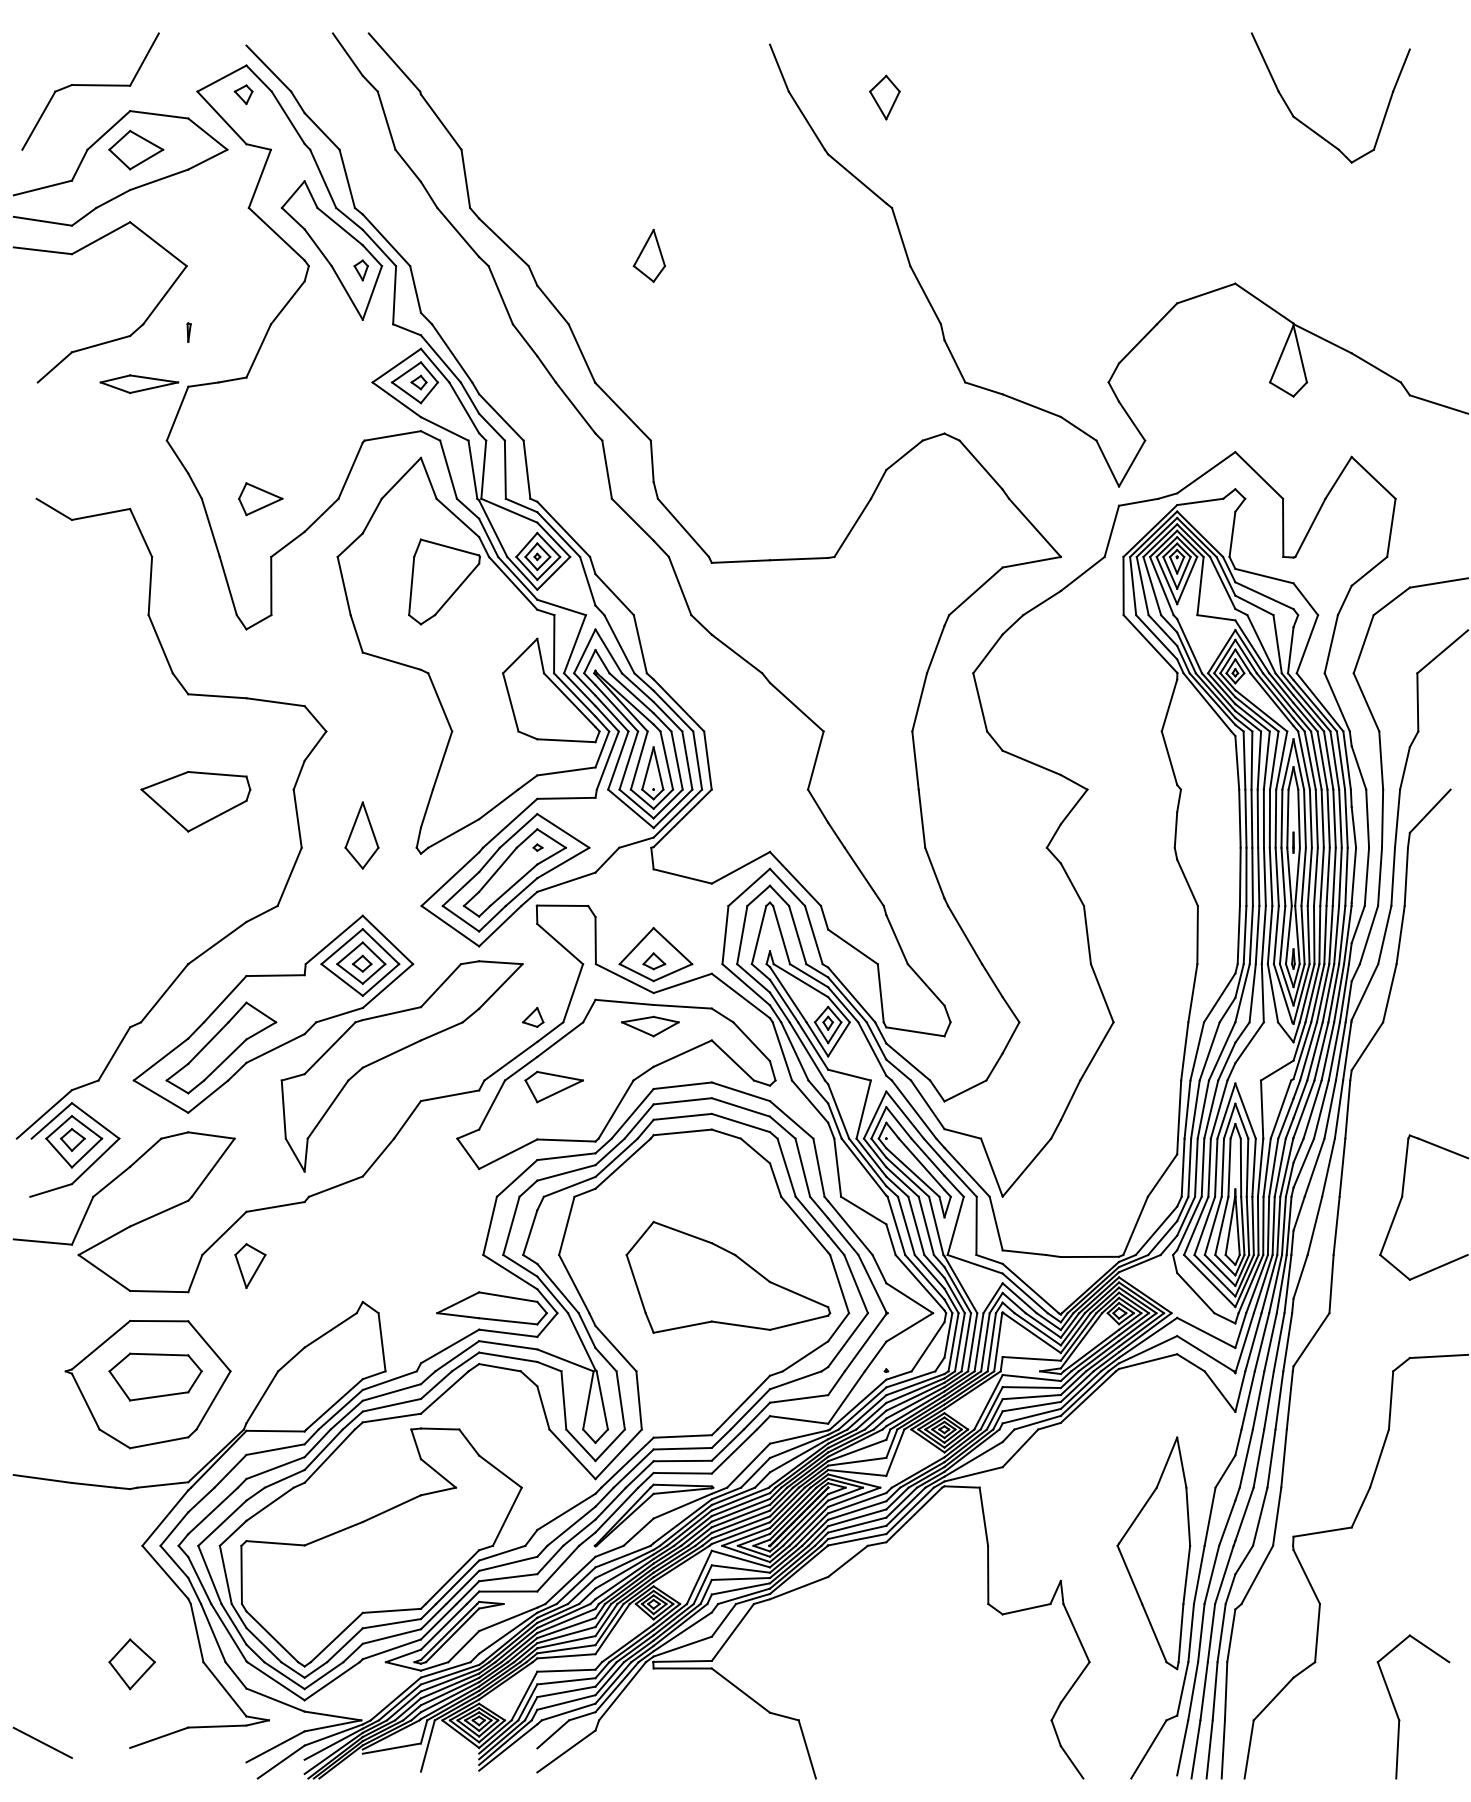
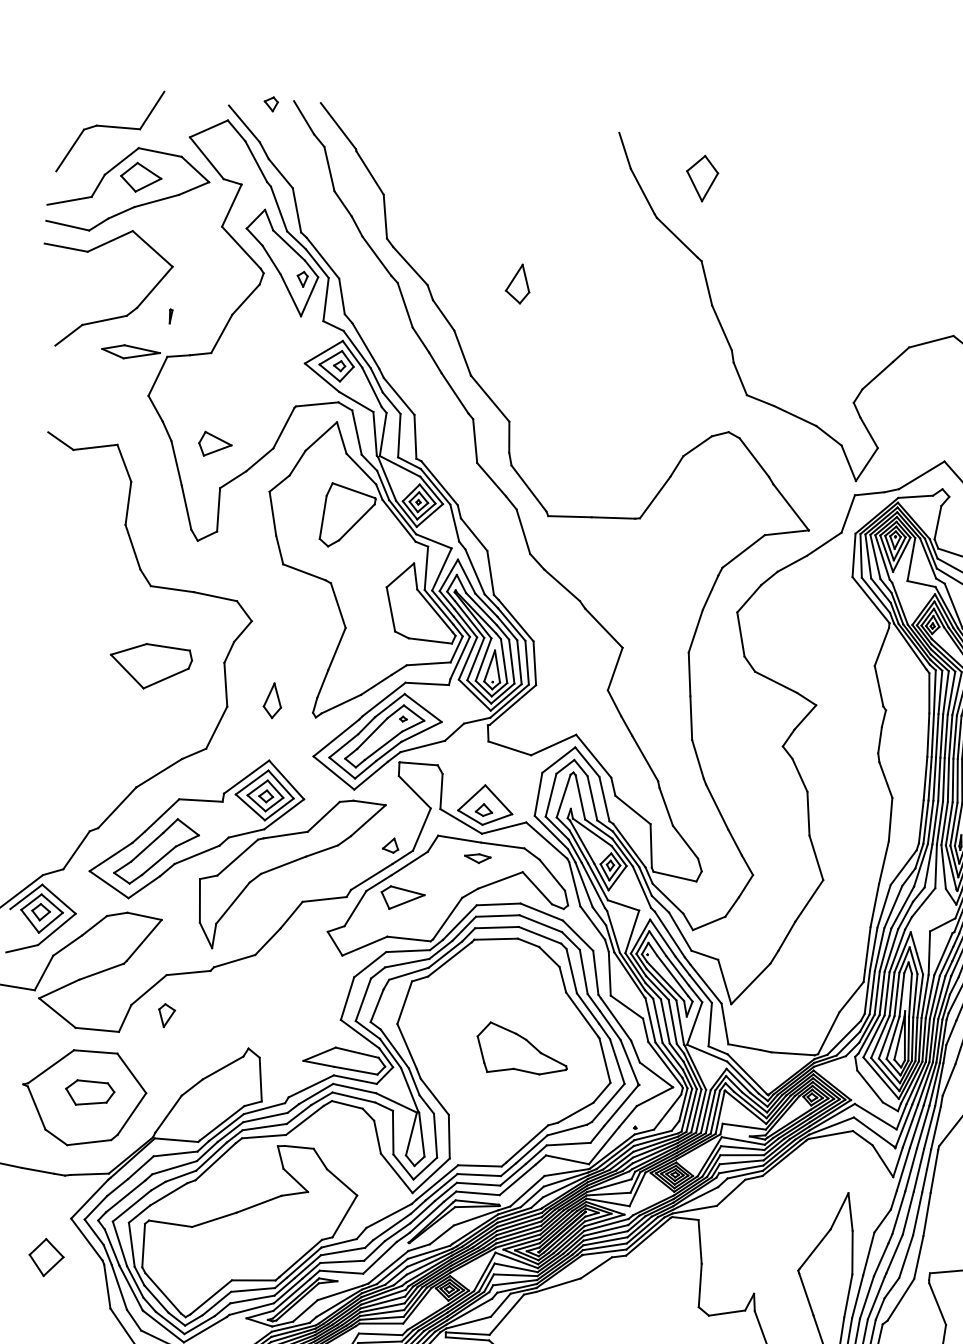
part: (243, 94) -> (271, 104), moved
part: (884, 97) -> (701, 178), size x1.4
part: (361, 835) -> (272, 700), size x0.7
part: (650, 1026) -> (477, 858), size x0.6
part: (250, 1265) -> (166, 1015), size x0.7
part: (728, 1276) -> (522, 1049), size x0.6
part: (155, 1376) -> (90, 1093), size x0.7
part: (131, 1664) -> (45, 1257), moved

